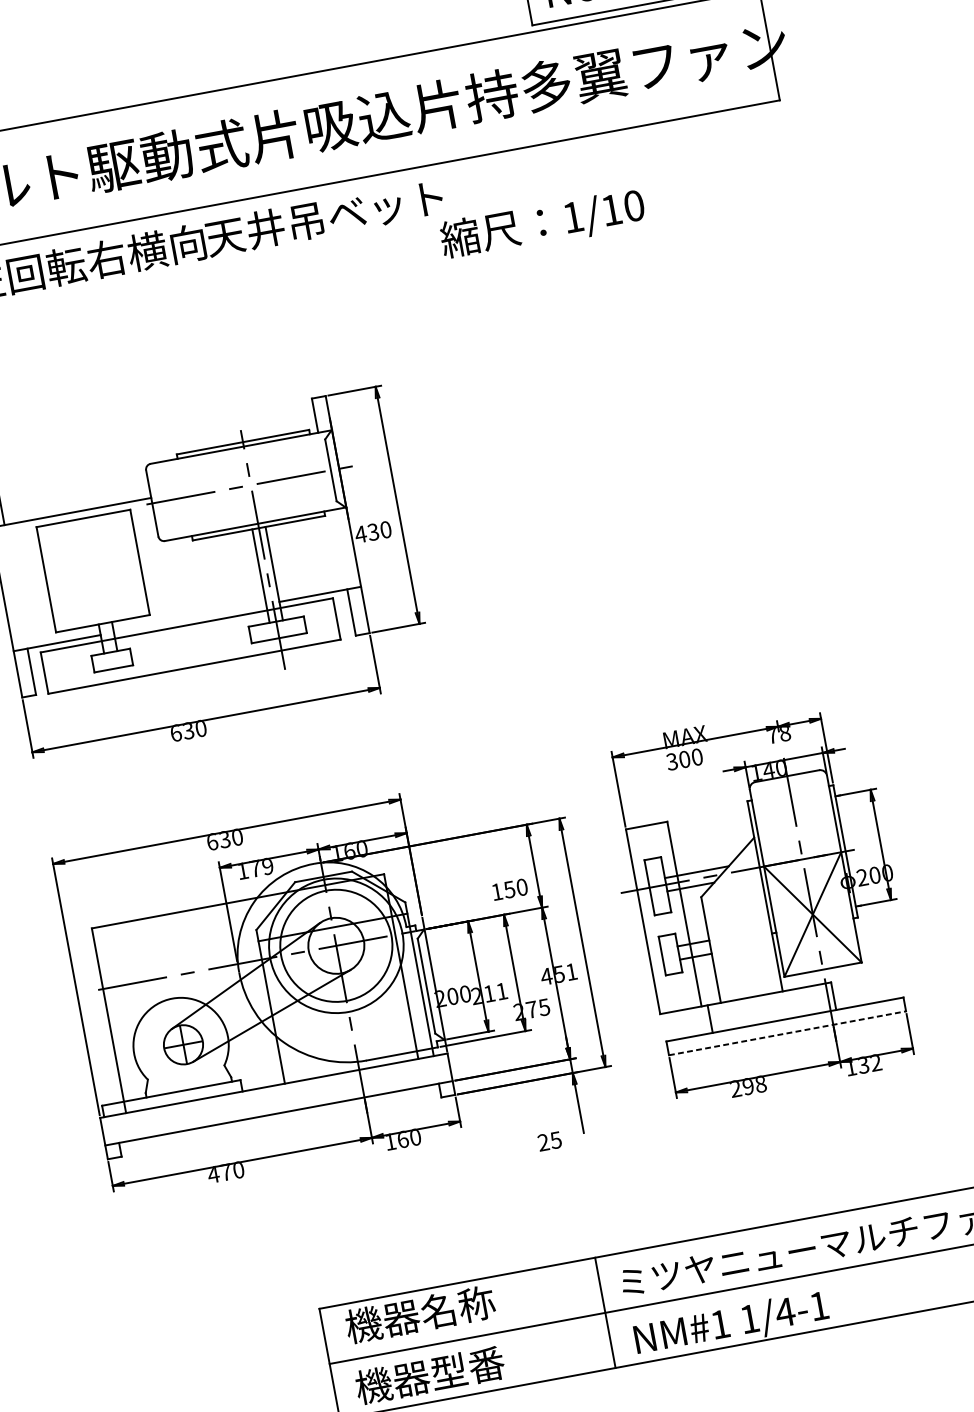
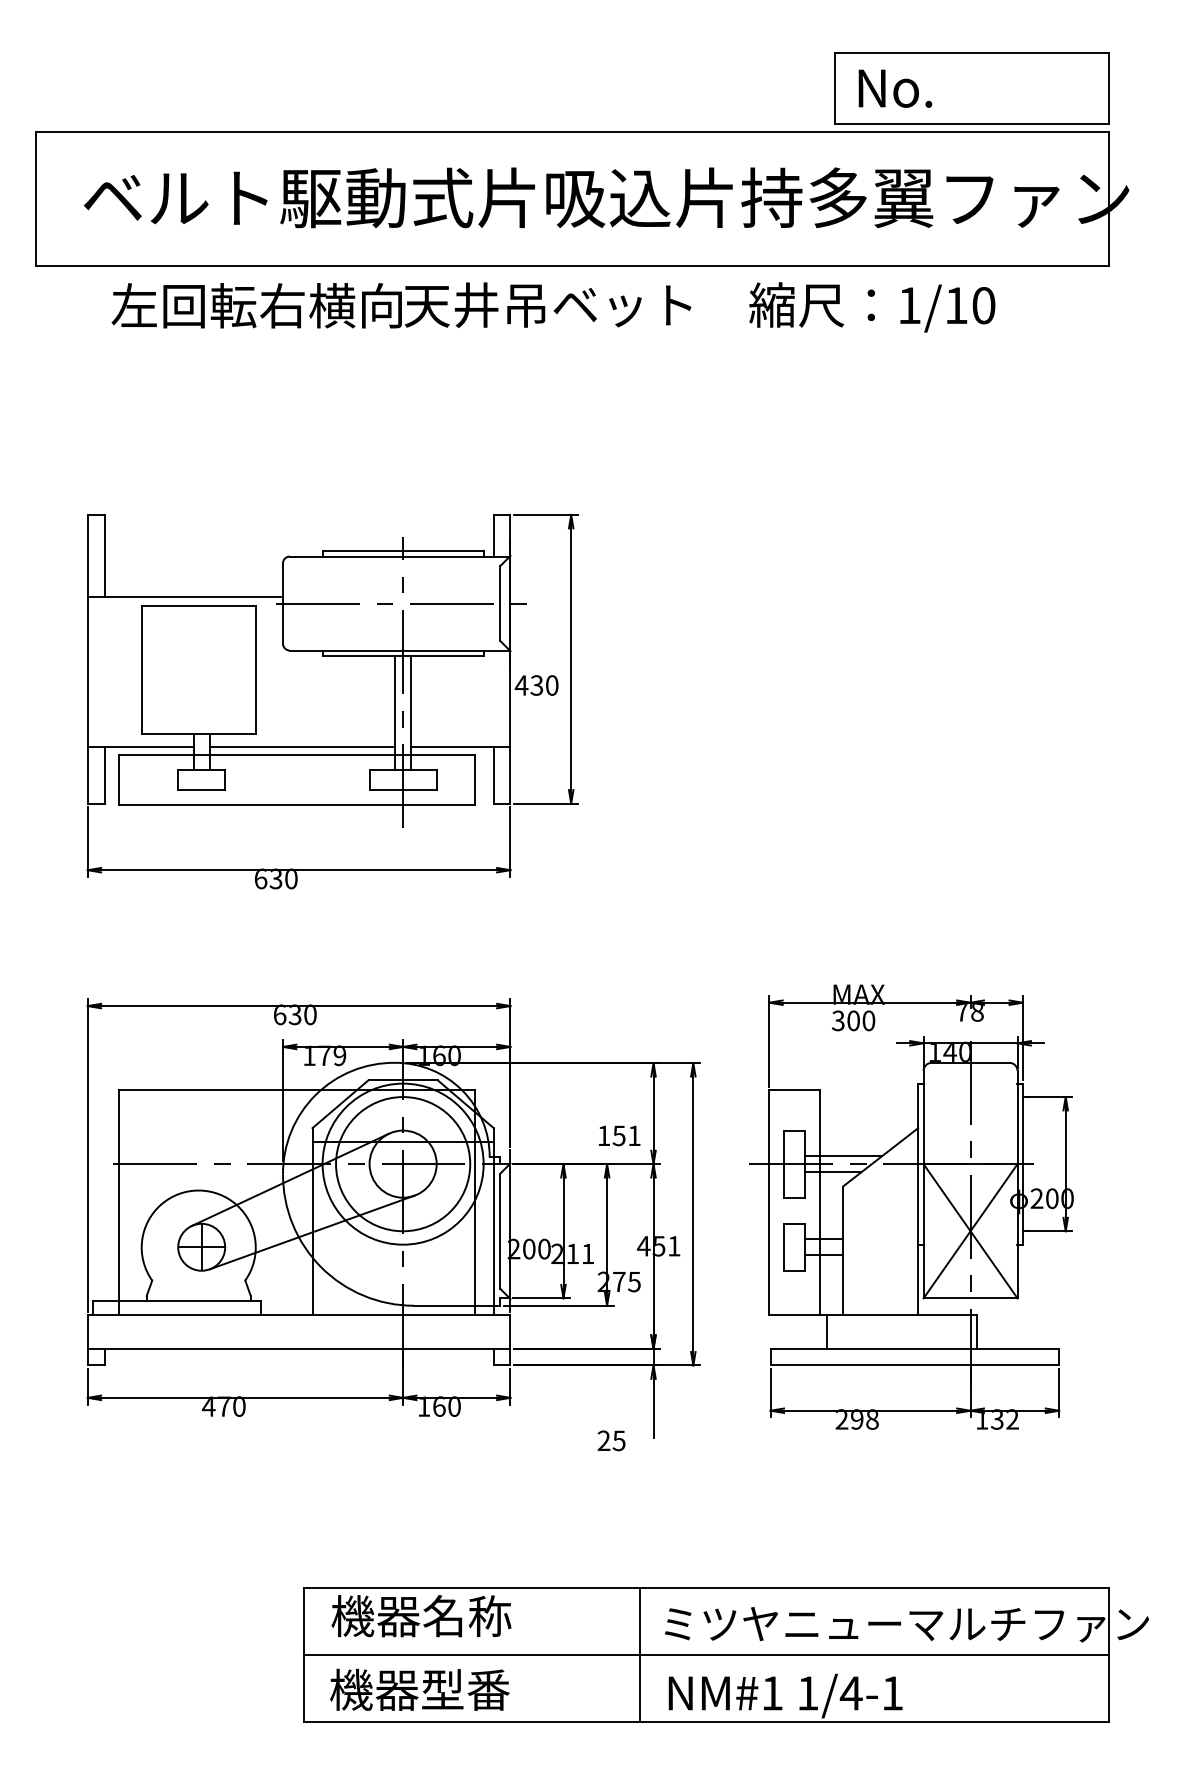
text: (542, 224) -> (872, 307), moved
line: (190, 618) -> (302, 747), added
text: (522, 887) -> (634, 1135), 150 -> 151
line: (788, 1033) -> (915, 1365), dashed -> solid

